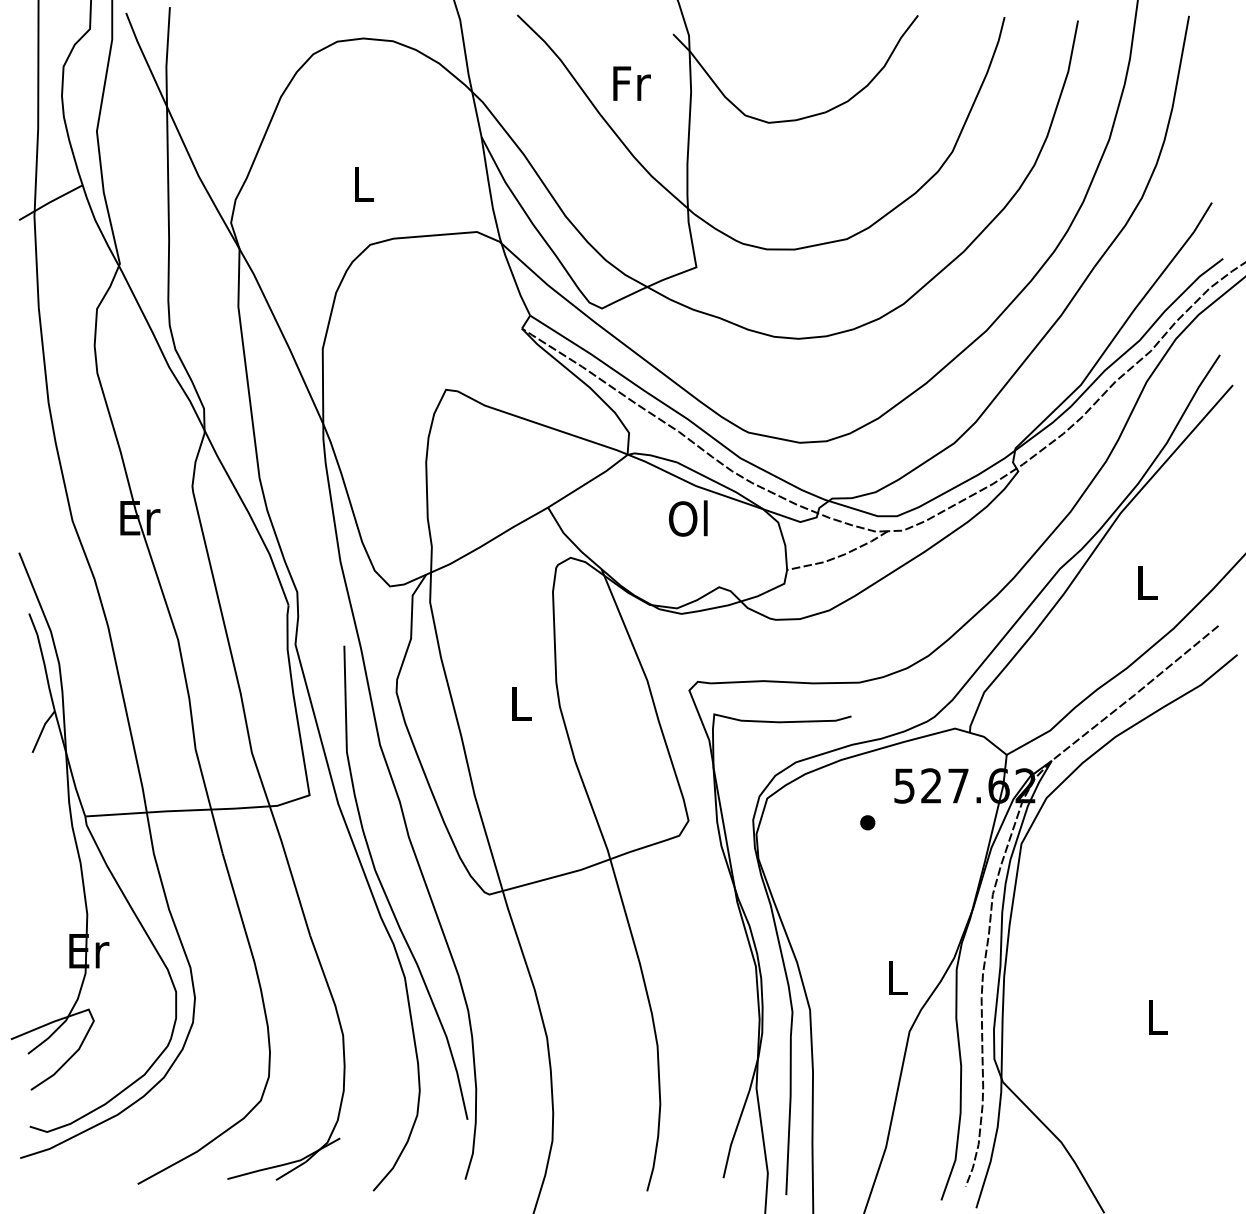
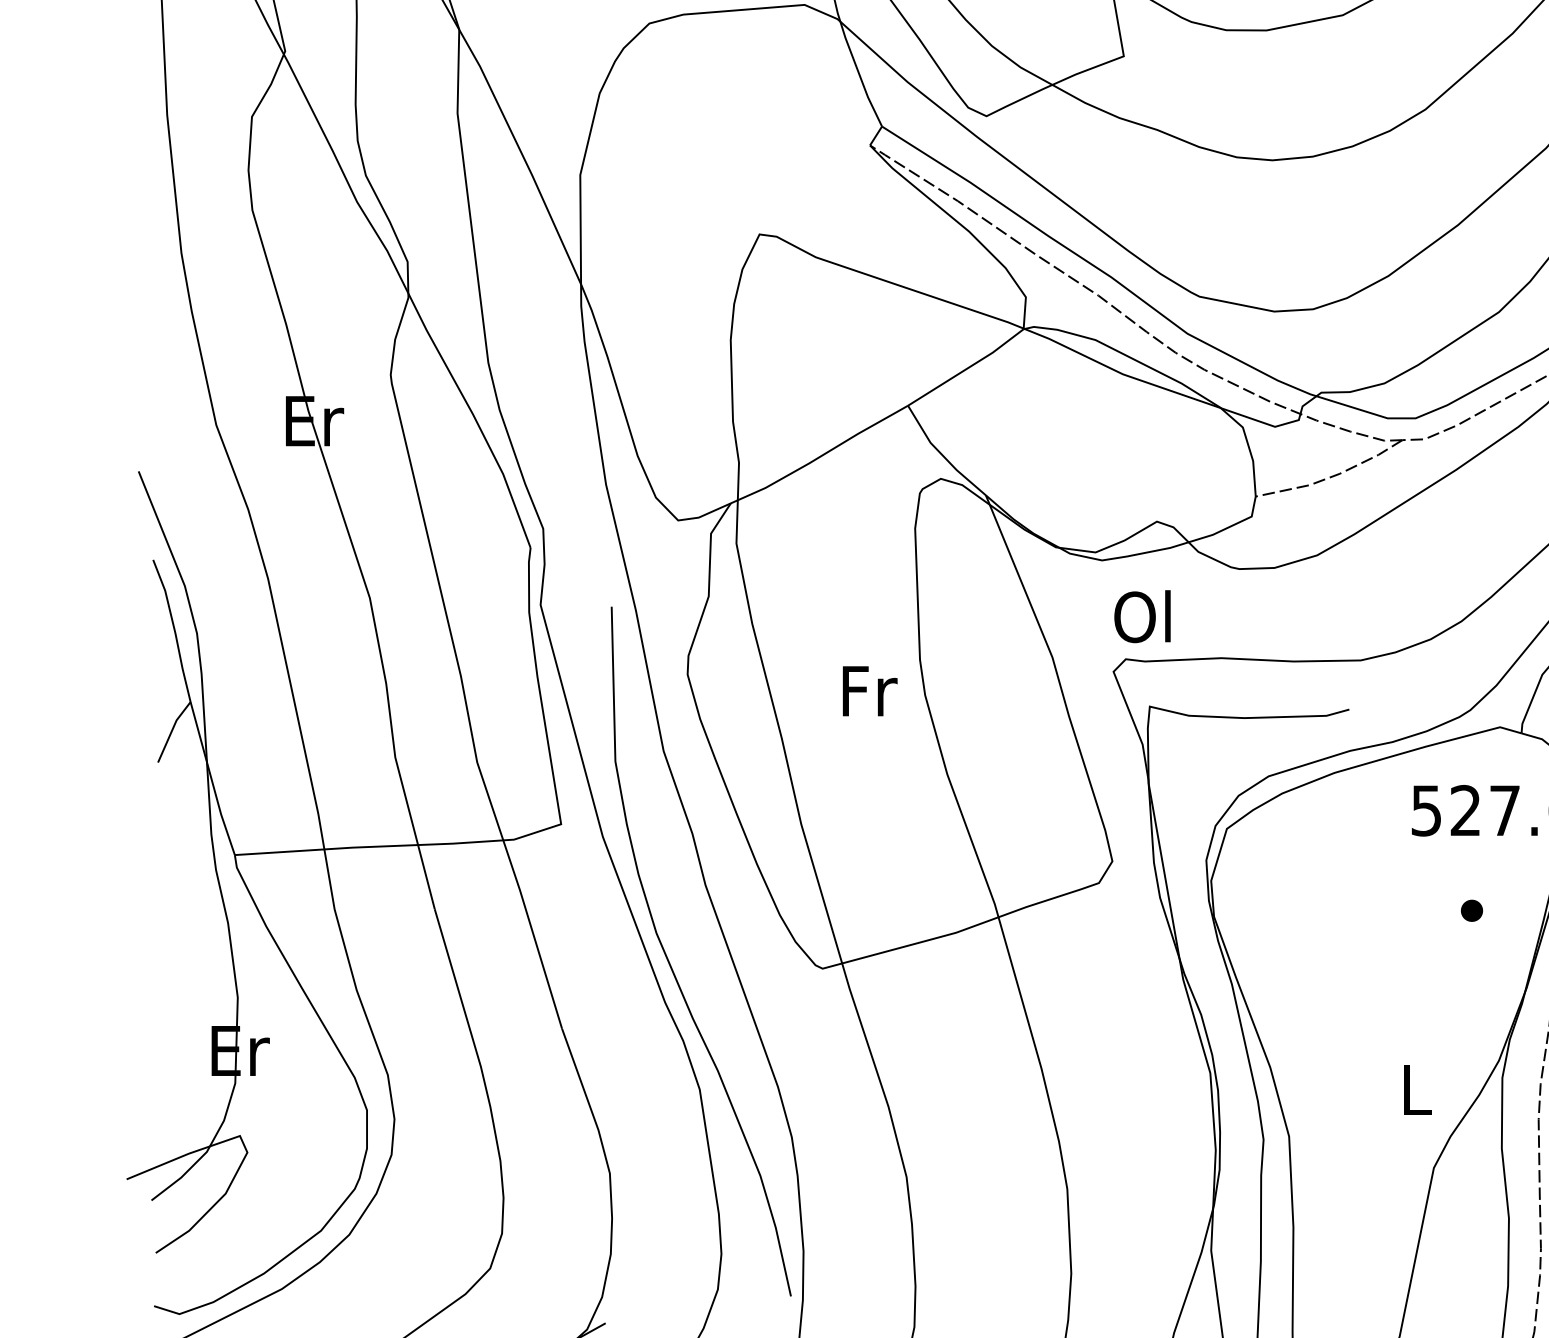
text: (688, 518) -> (1142, 616), moved
text: (521, 703) -> (869, 690), L -> Fr
part: (867, 822) -> (1471, 910), moved

